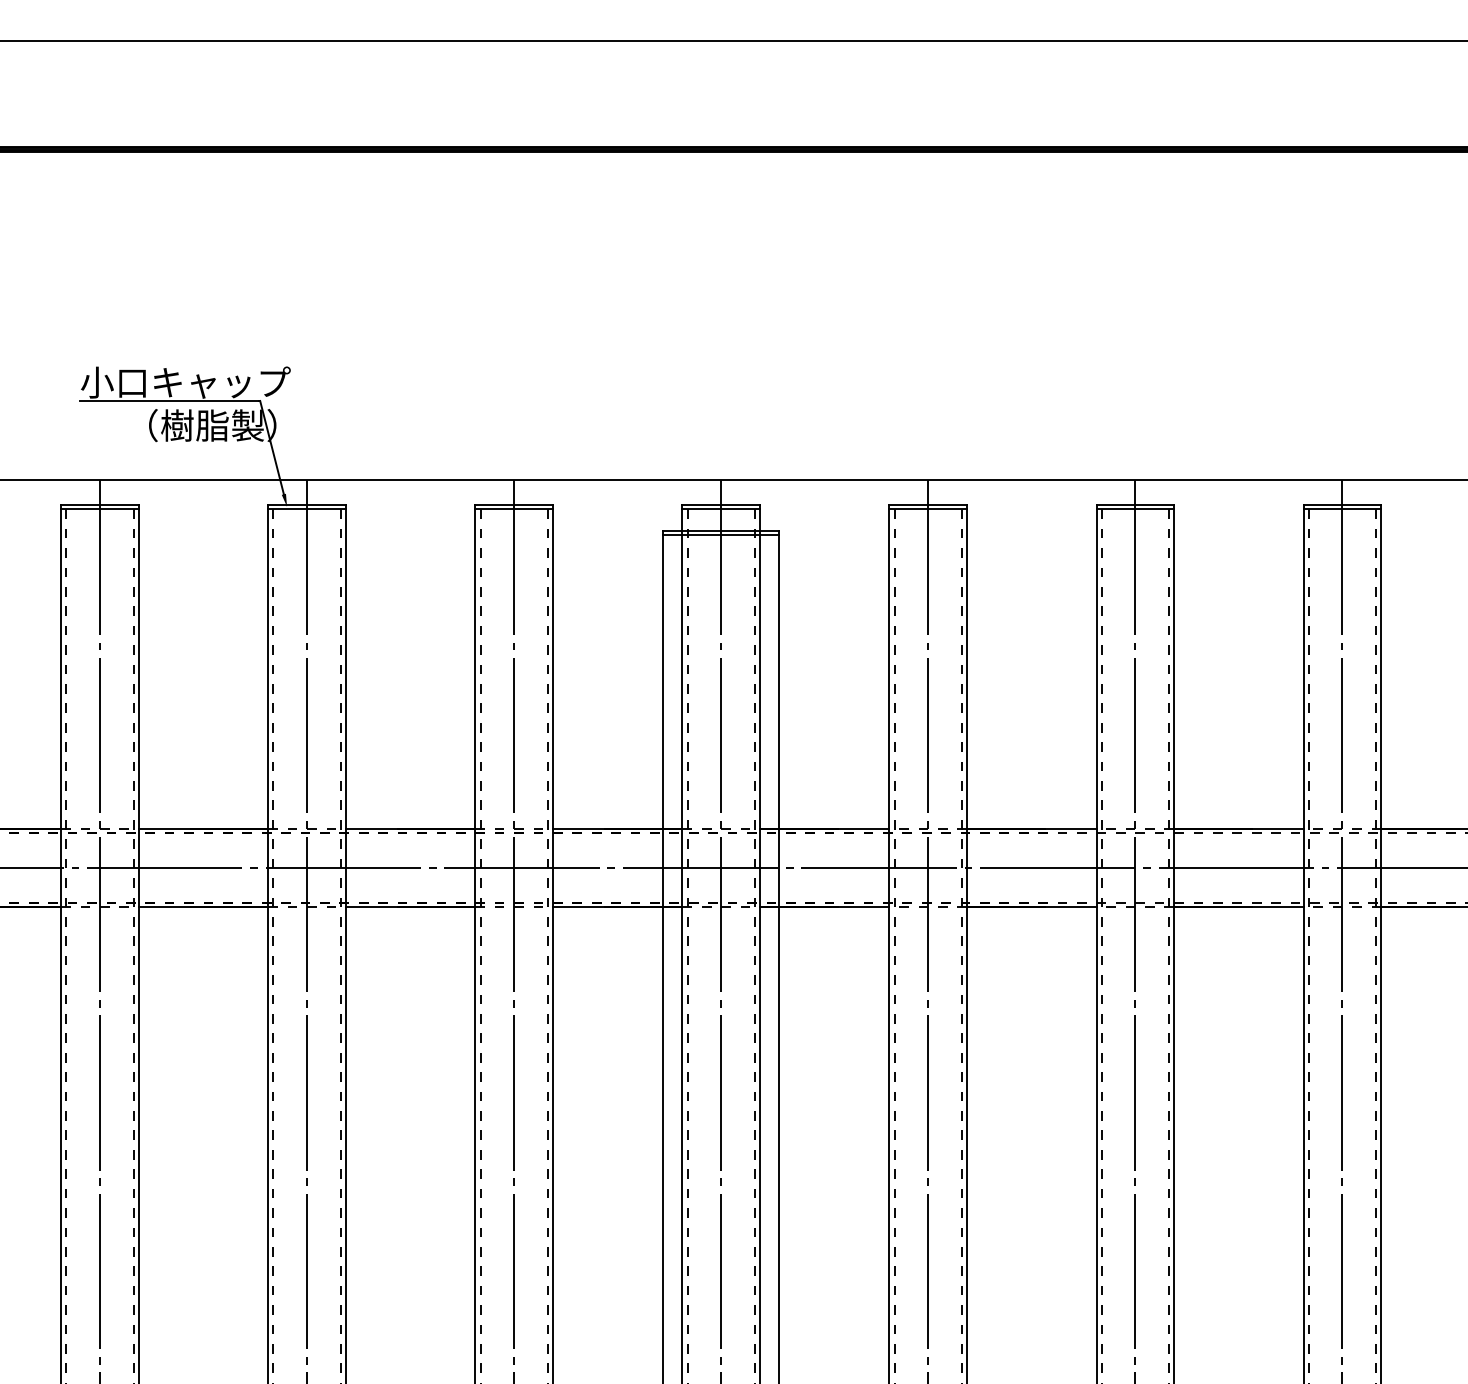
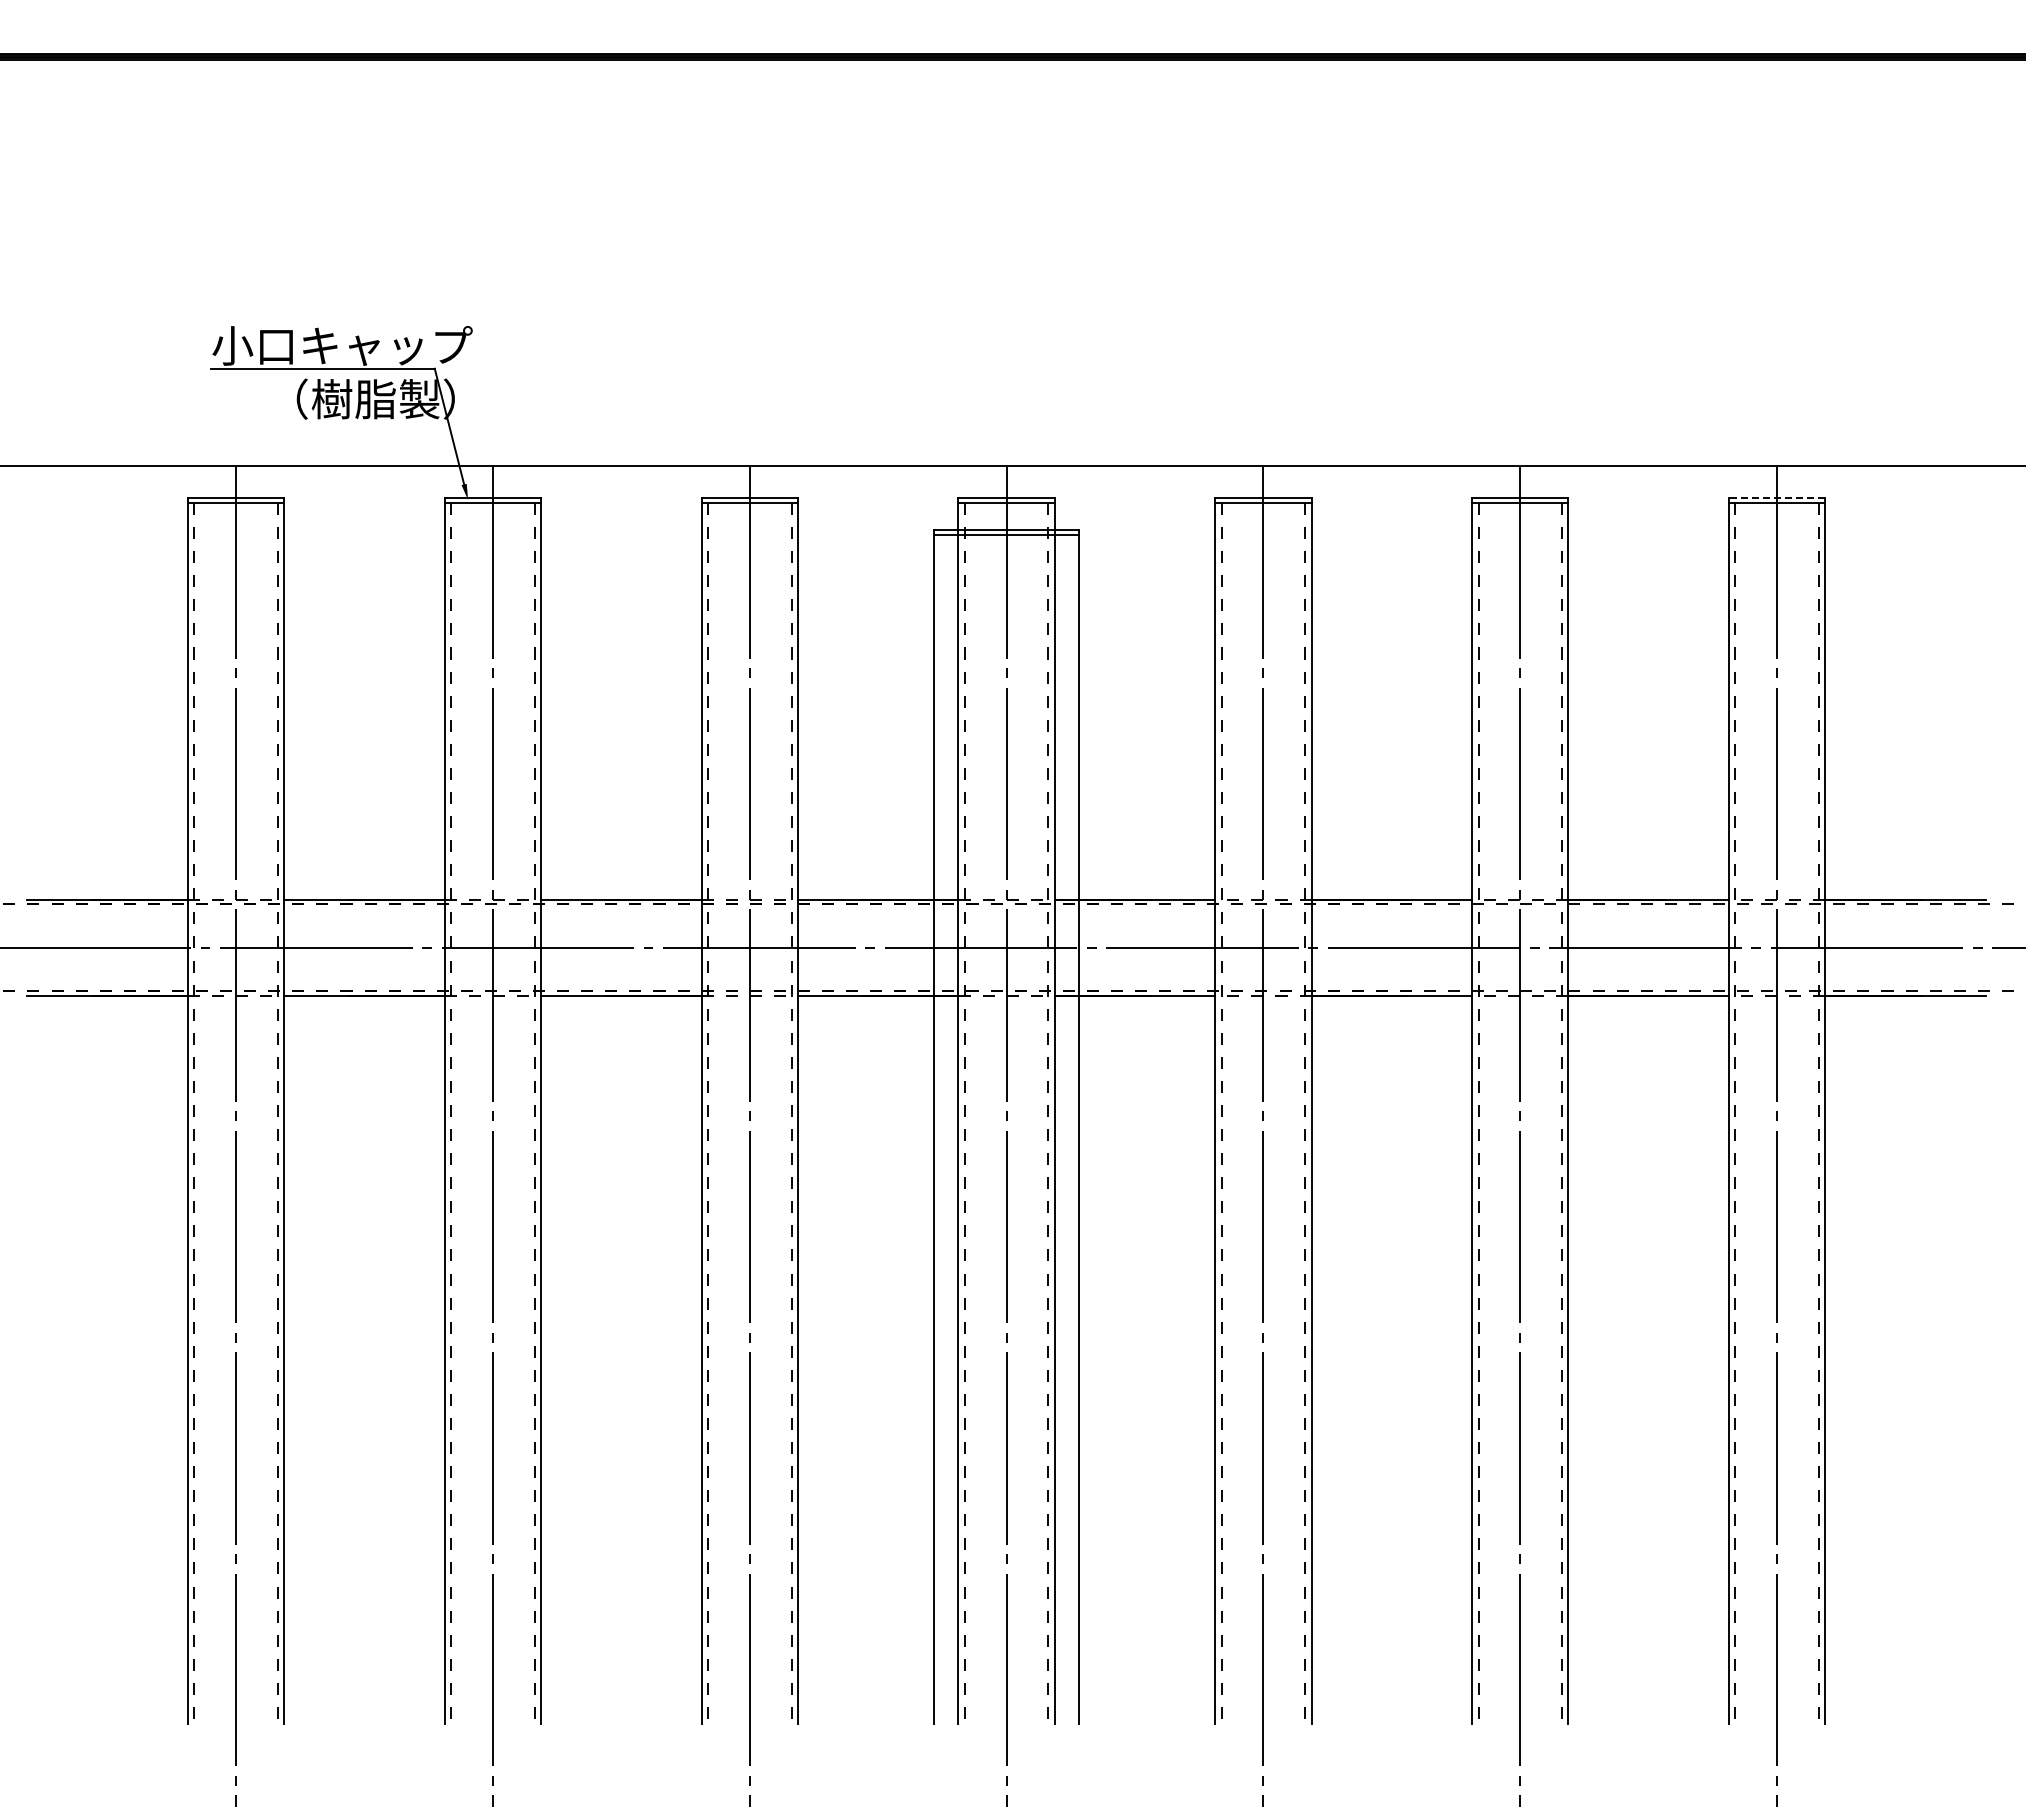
line: (1341, 505) -> (1776, 498), solid -> dashed

